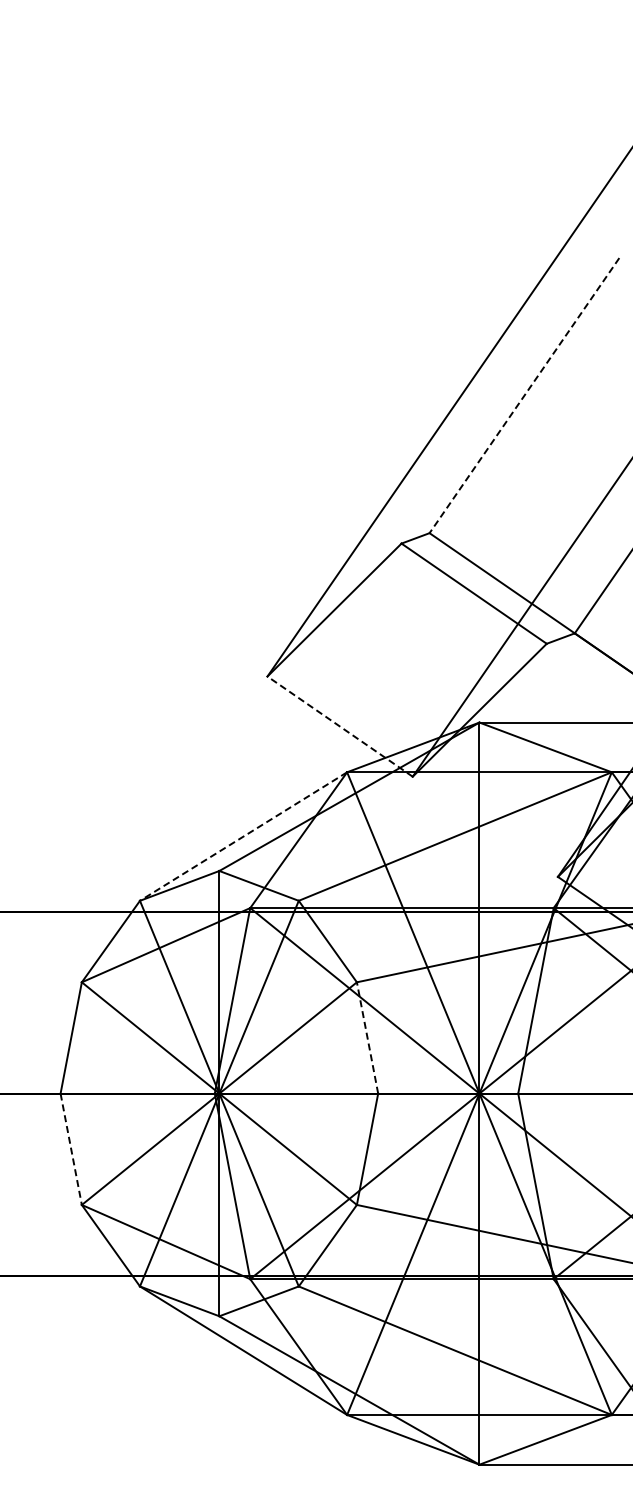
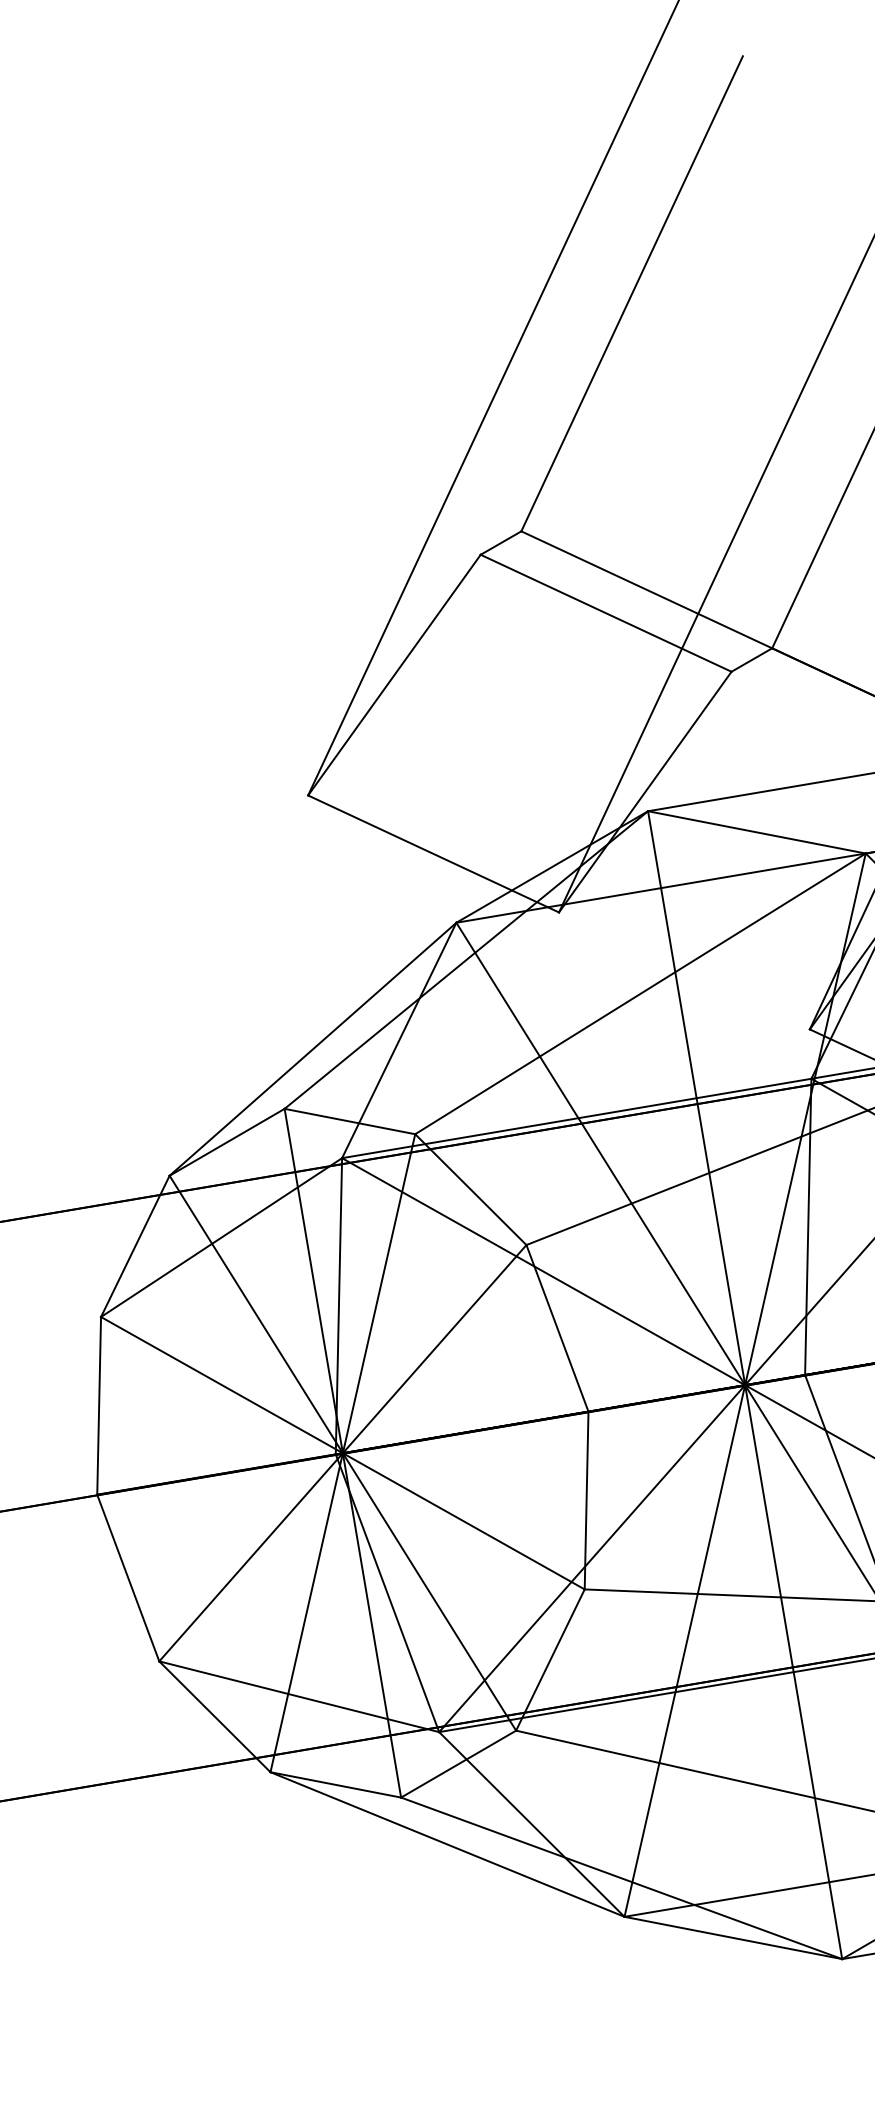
line: (524, 396) -> (632, 295), dashed -> solid
line: (339, 726) -> (432, 853), dashed -> solid
line: (243, 836) -> (312, 1049), dashed -> solid
line: (367, 1037) -> (557, 1327), dashed -> solid
line: (71, 1149) -> (128, 1578), dashed -> solid

